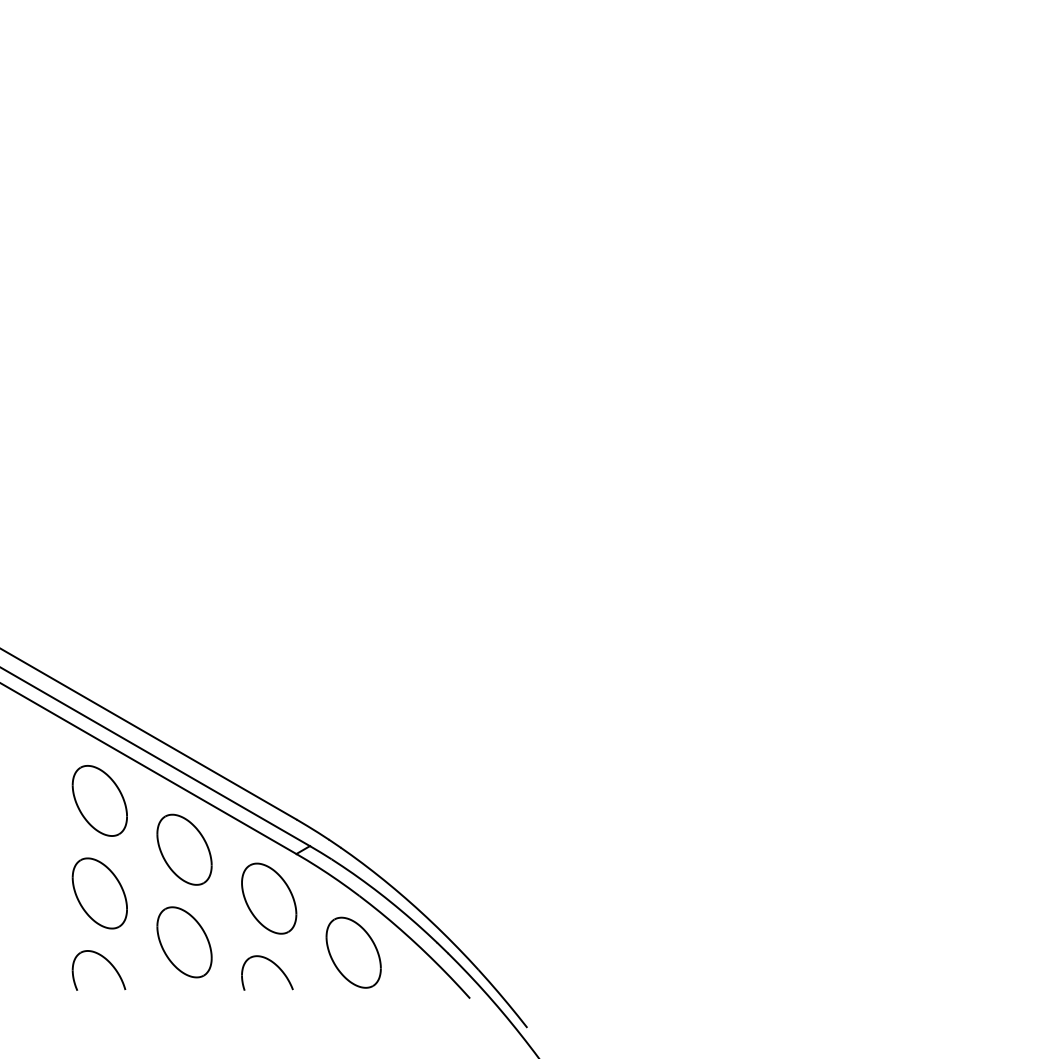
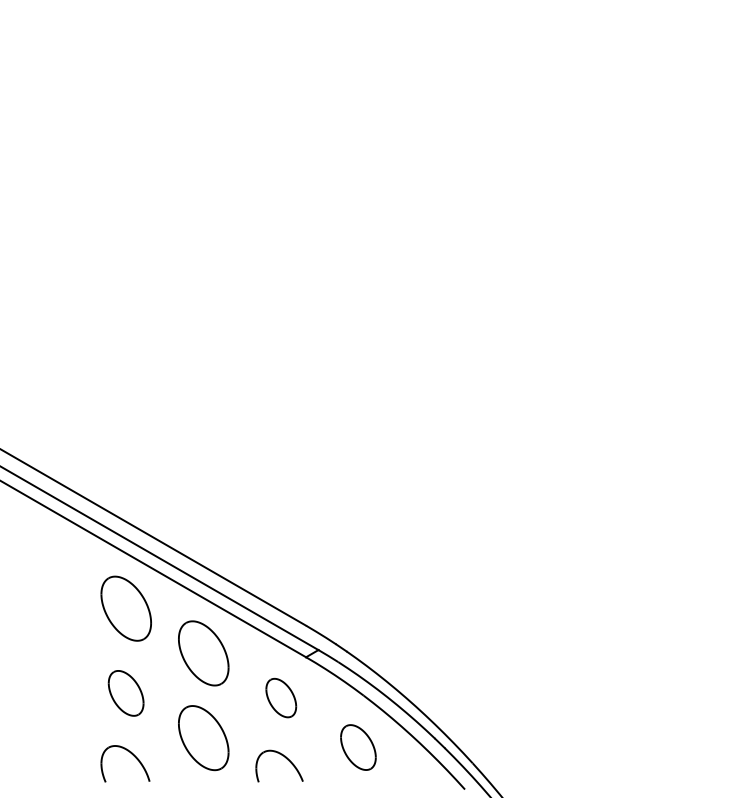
part: (99, 893) -> (125, 693), size x0.7
part: (269, 898) -> (281, 697), size x0.6
part: (353, 952) -> (358, 747), size x0.7

